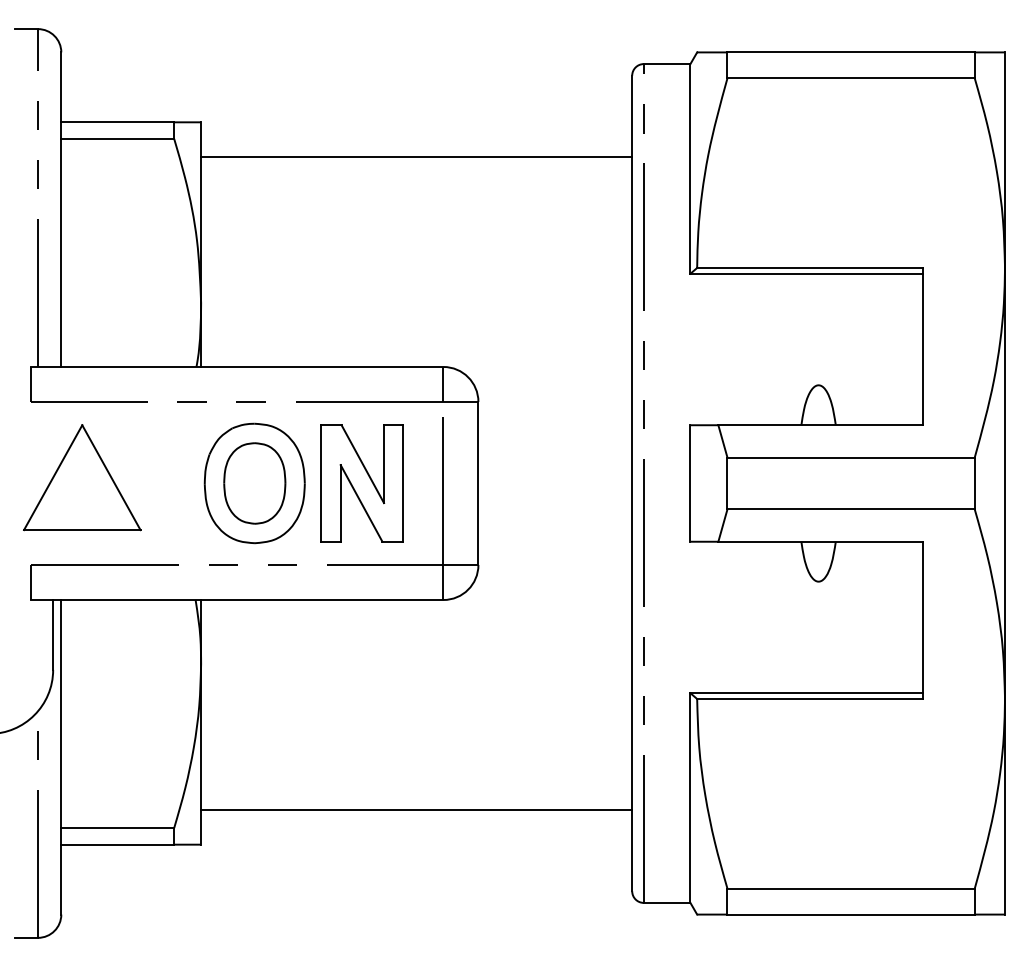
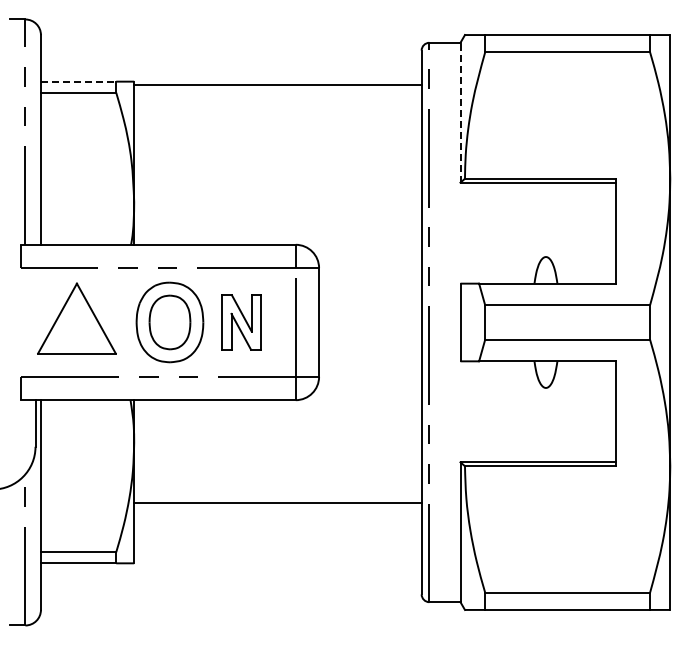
line: (117, 122) -> (78, 81), solid -> dashed
line: (416, 156) -> (277, 84), moved
line: (690, 168) -> (460, 112), solid -> dashed
part: (81, 477) -> (76, 318), moved
part: (362, 483) -> (241, 322), size x0.7
line: (416, 810) -> (277, 503), moved

